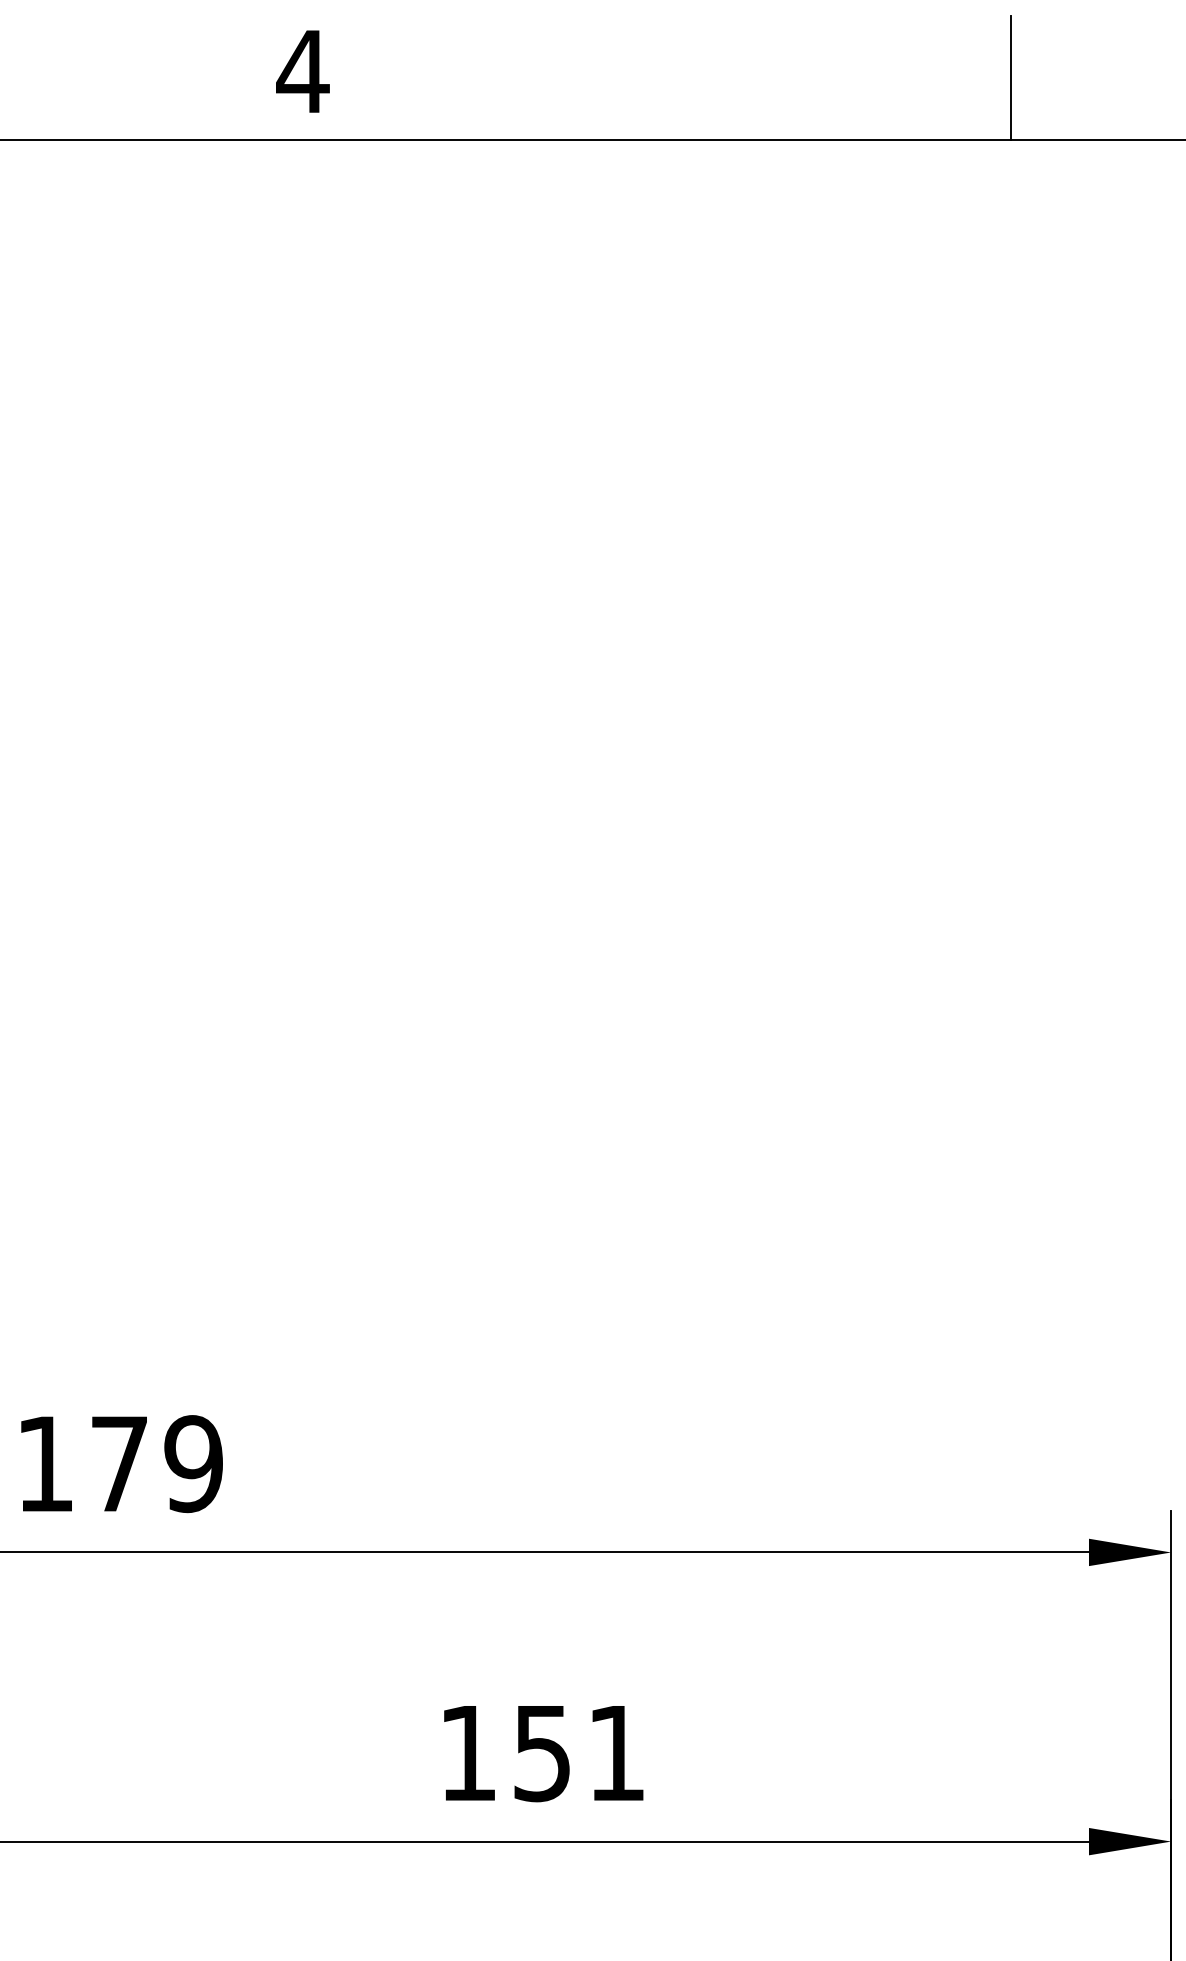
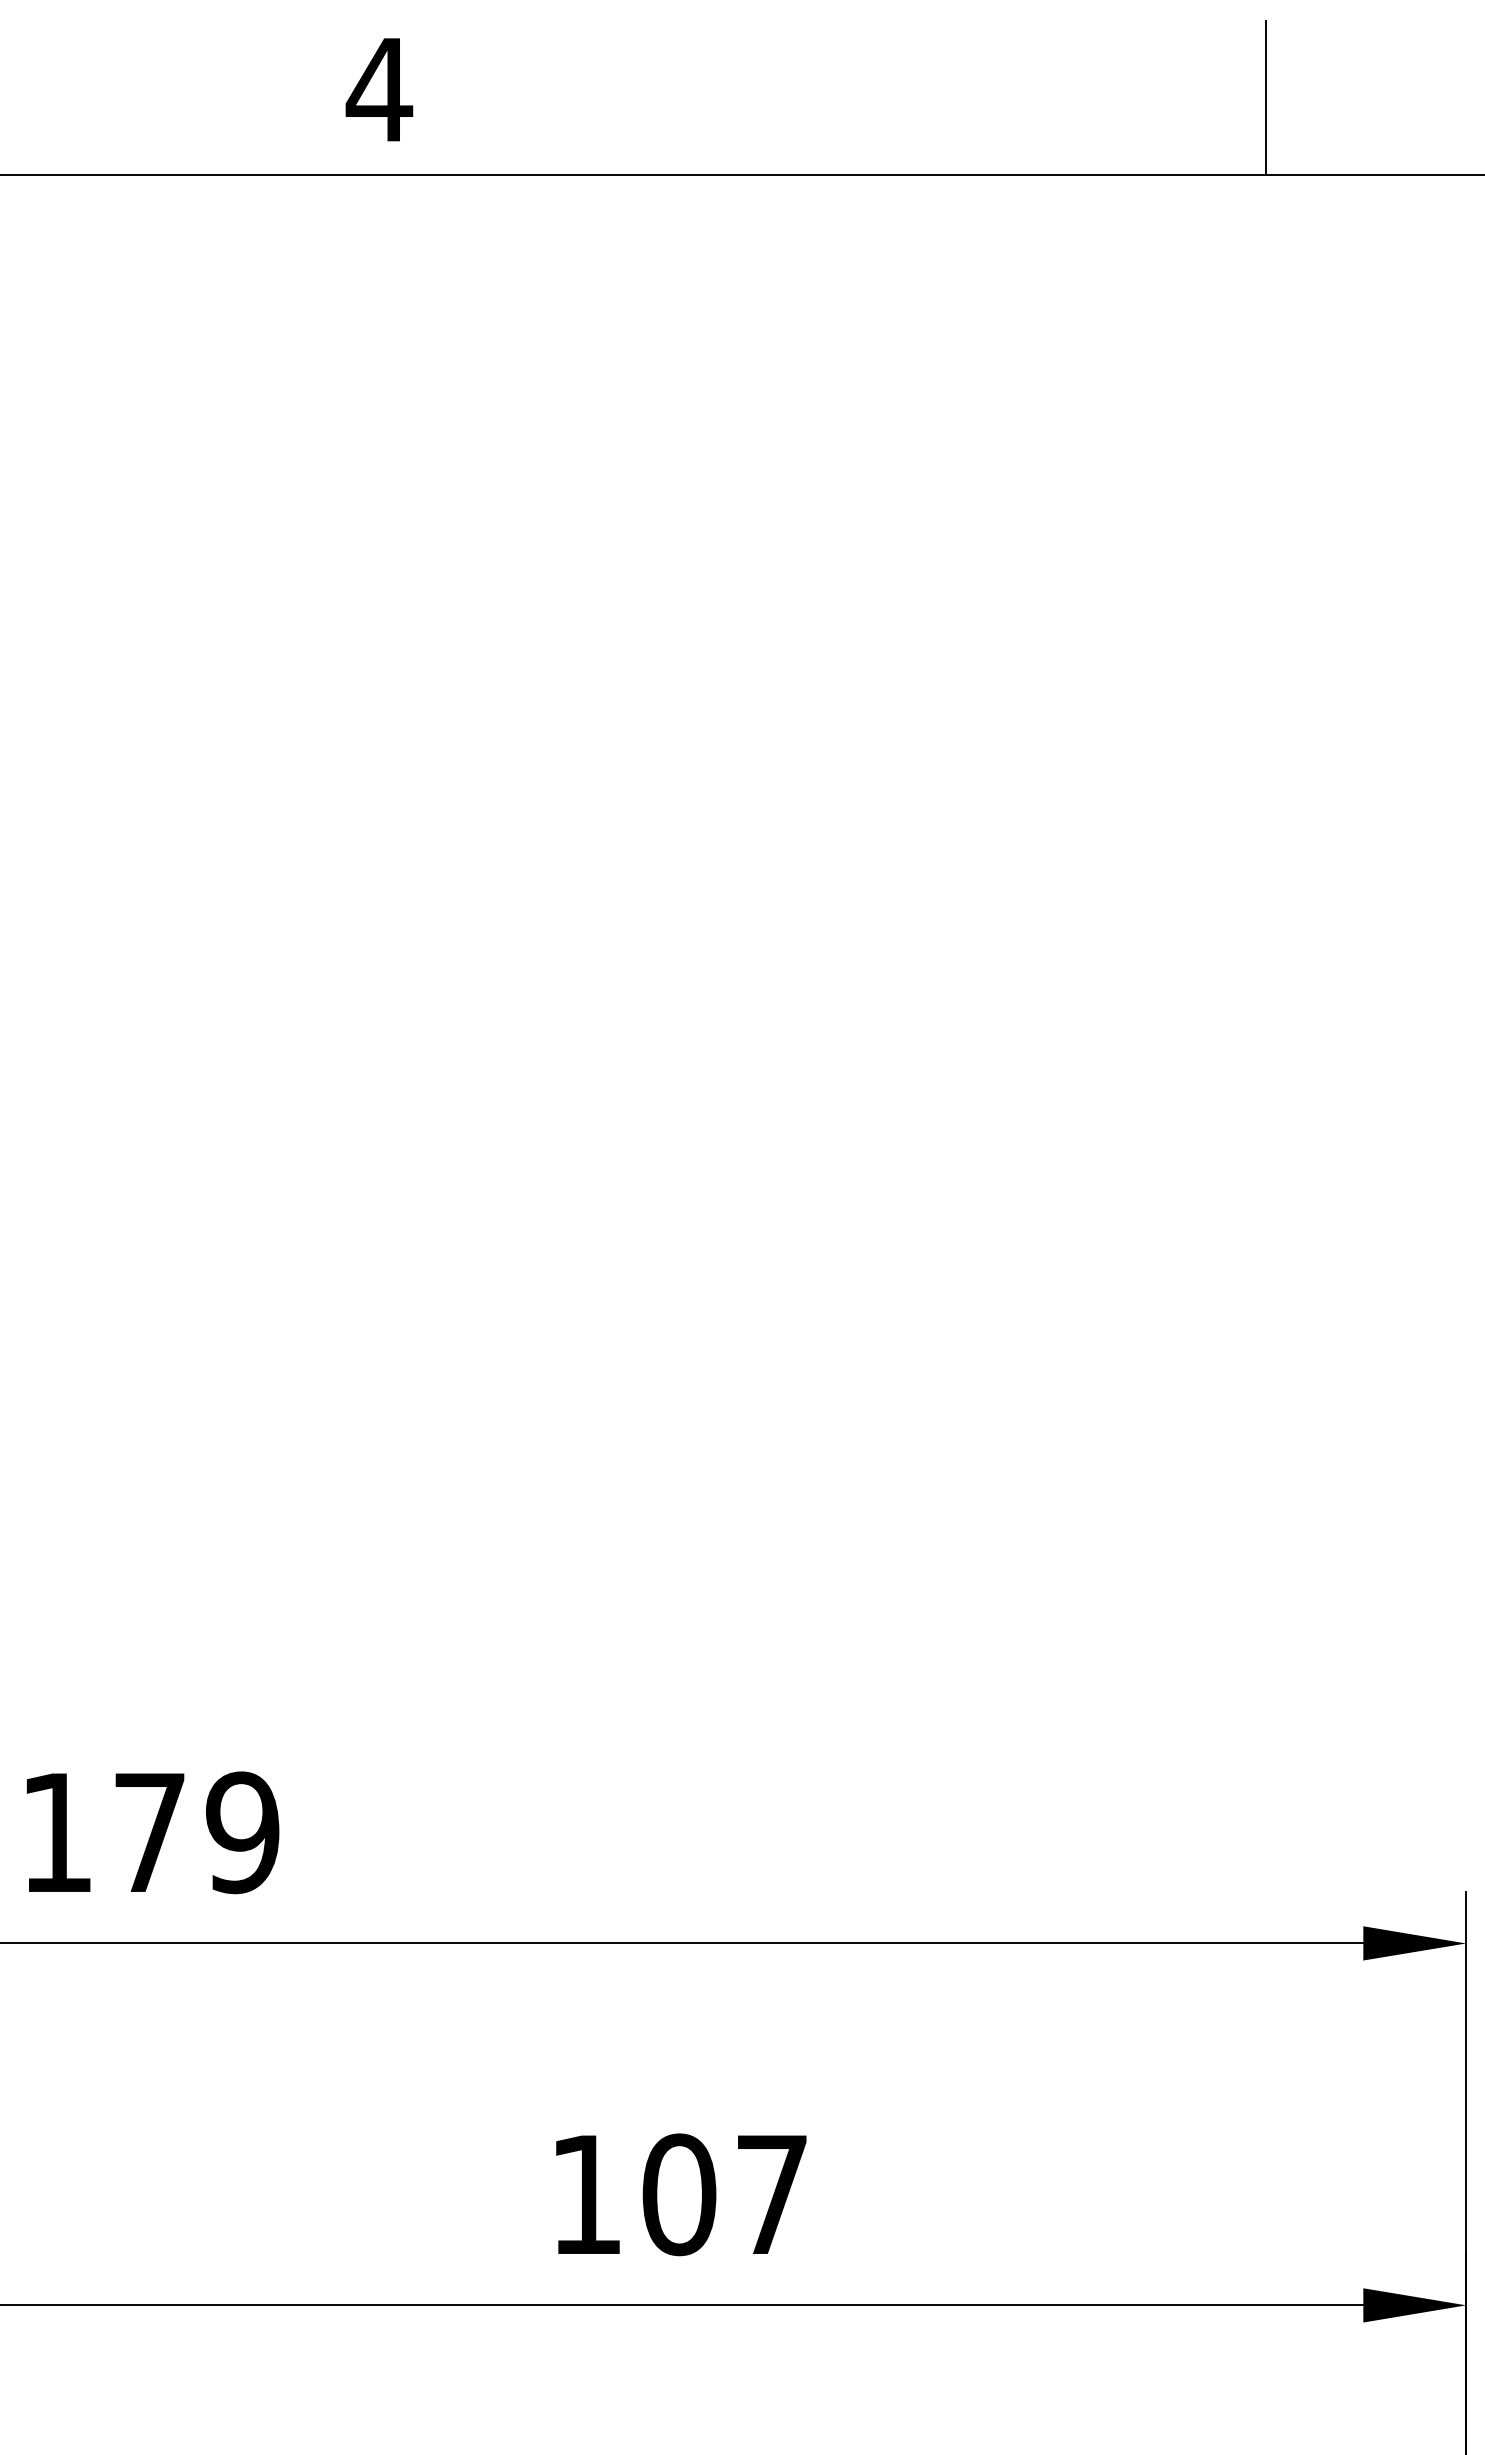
text: (578, 1753) -> (724, 2194), 151 -> 107

